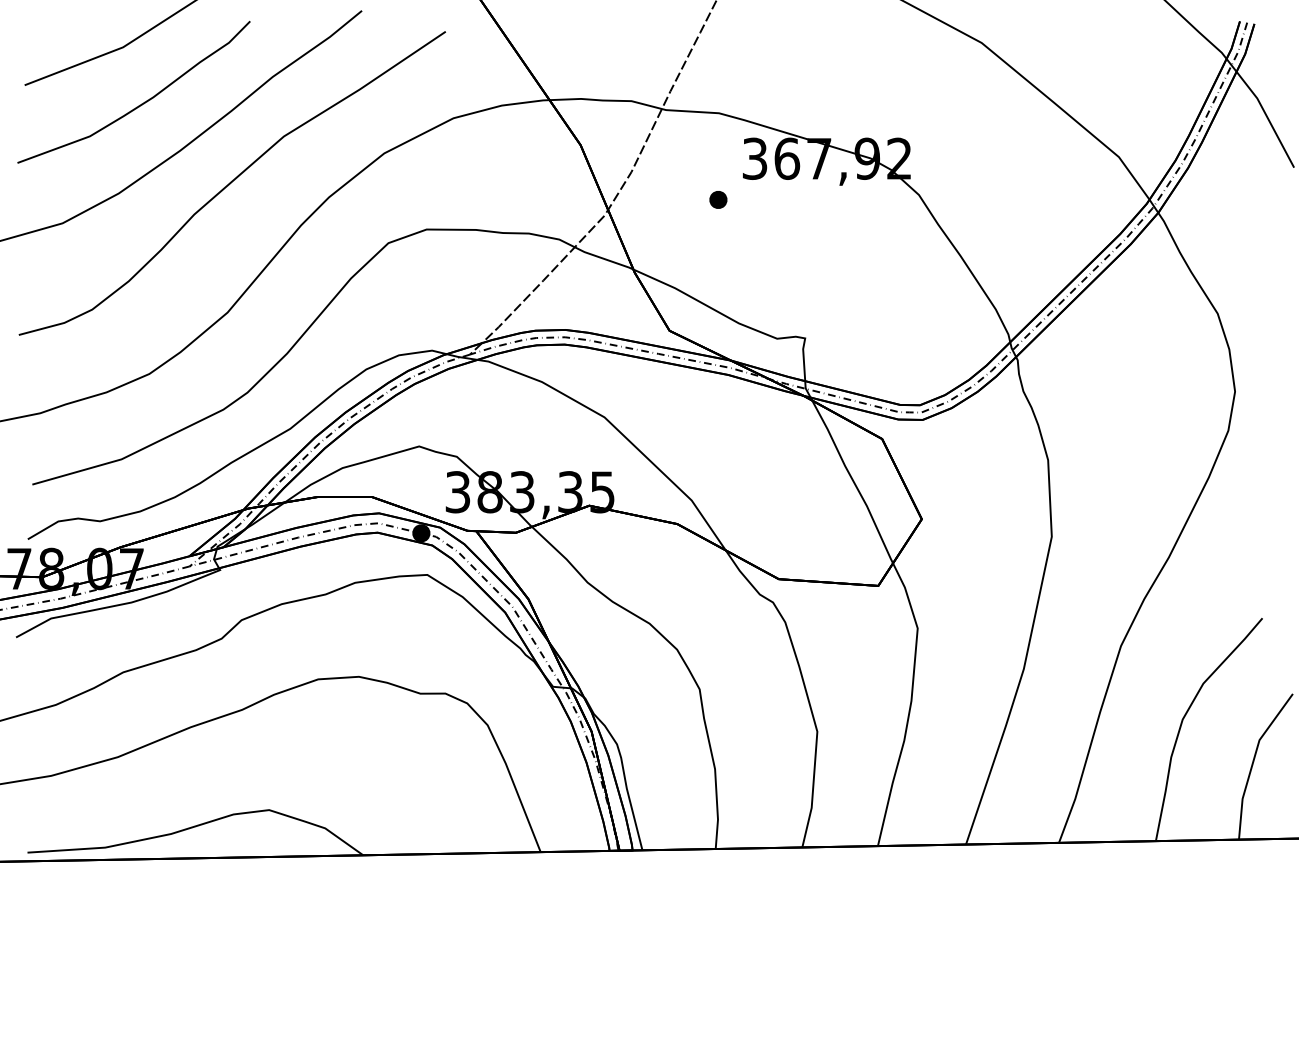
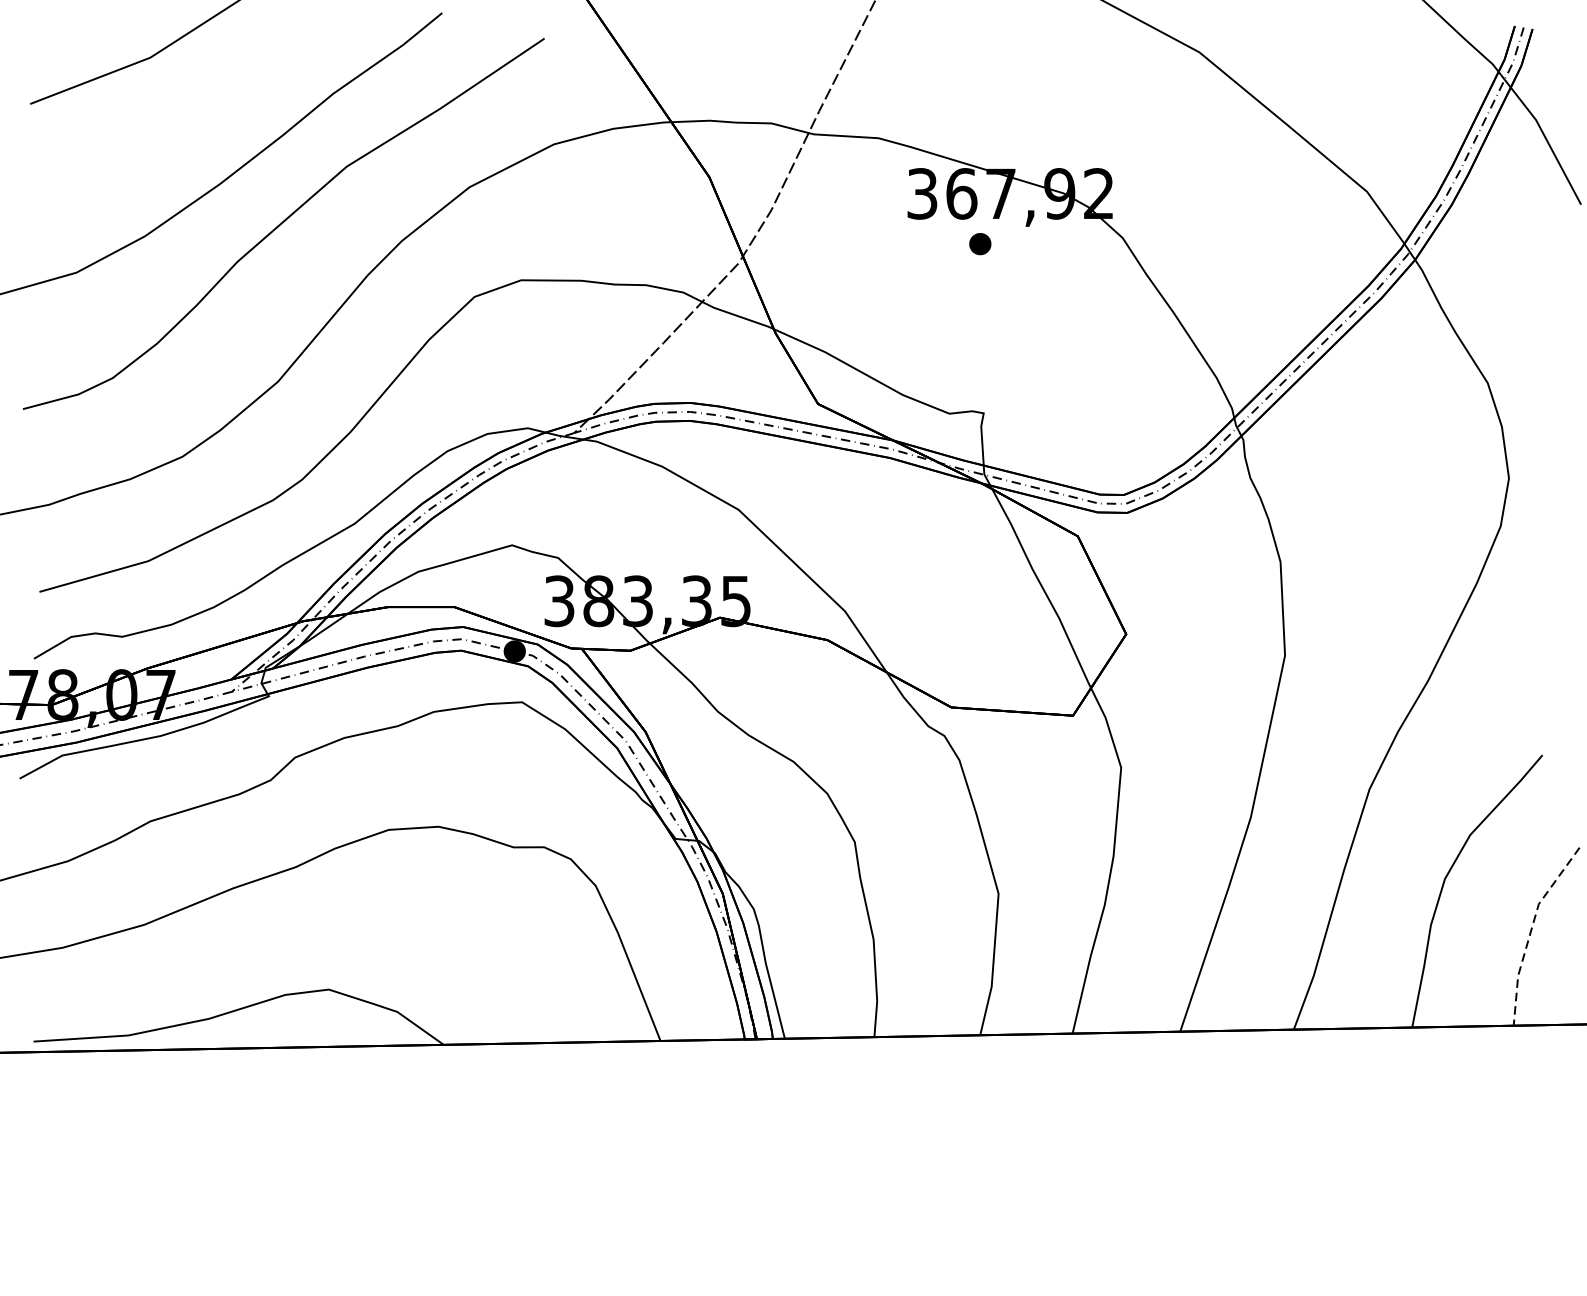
curve: (141, 103) -> (172, 126), removed
part: (718, 199) -> (980, 243), moved
line: (1253, 761) -> (1531, 930), solid -> dashed

